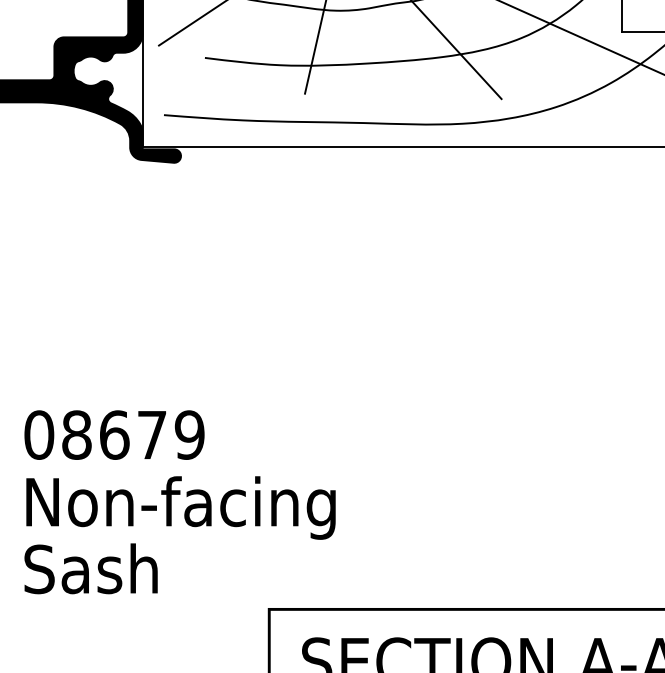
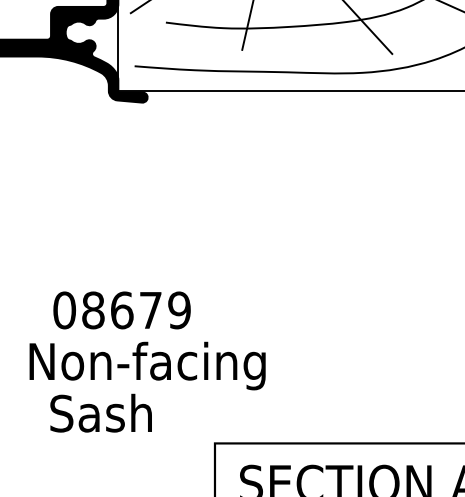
text: (114, 434) -> (122, 309), moved
text: (90, 568) -> (100, 412), moved

